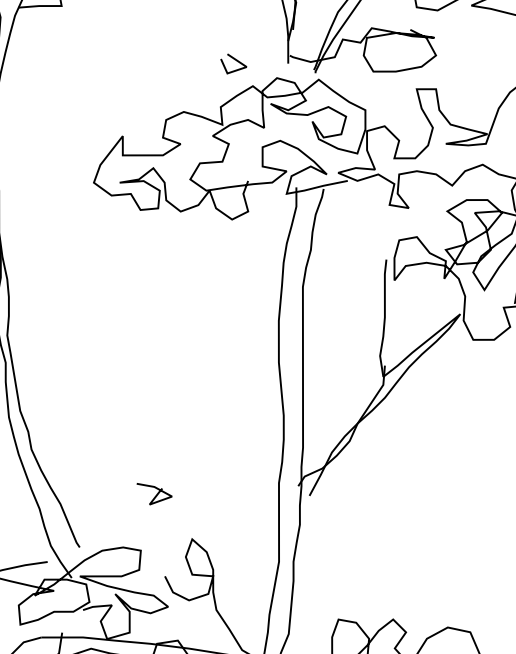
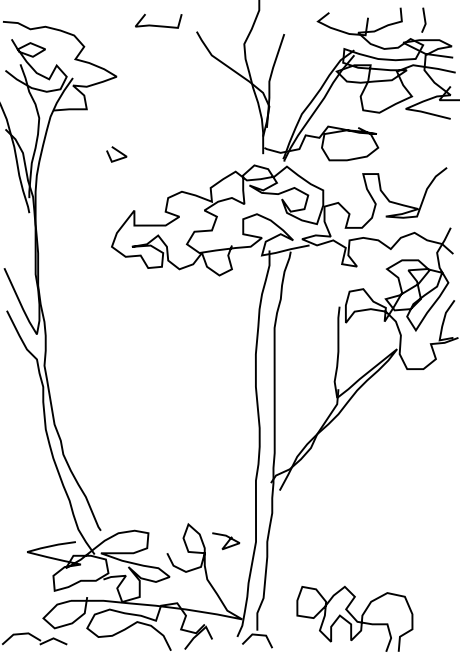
line: (235, 61) -> (118, 152), moved
curve: (156, 494) -> (227, 541), moved

